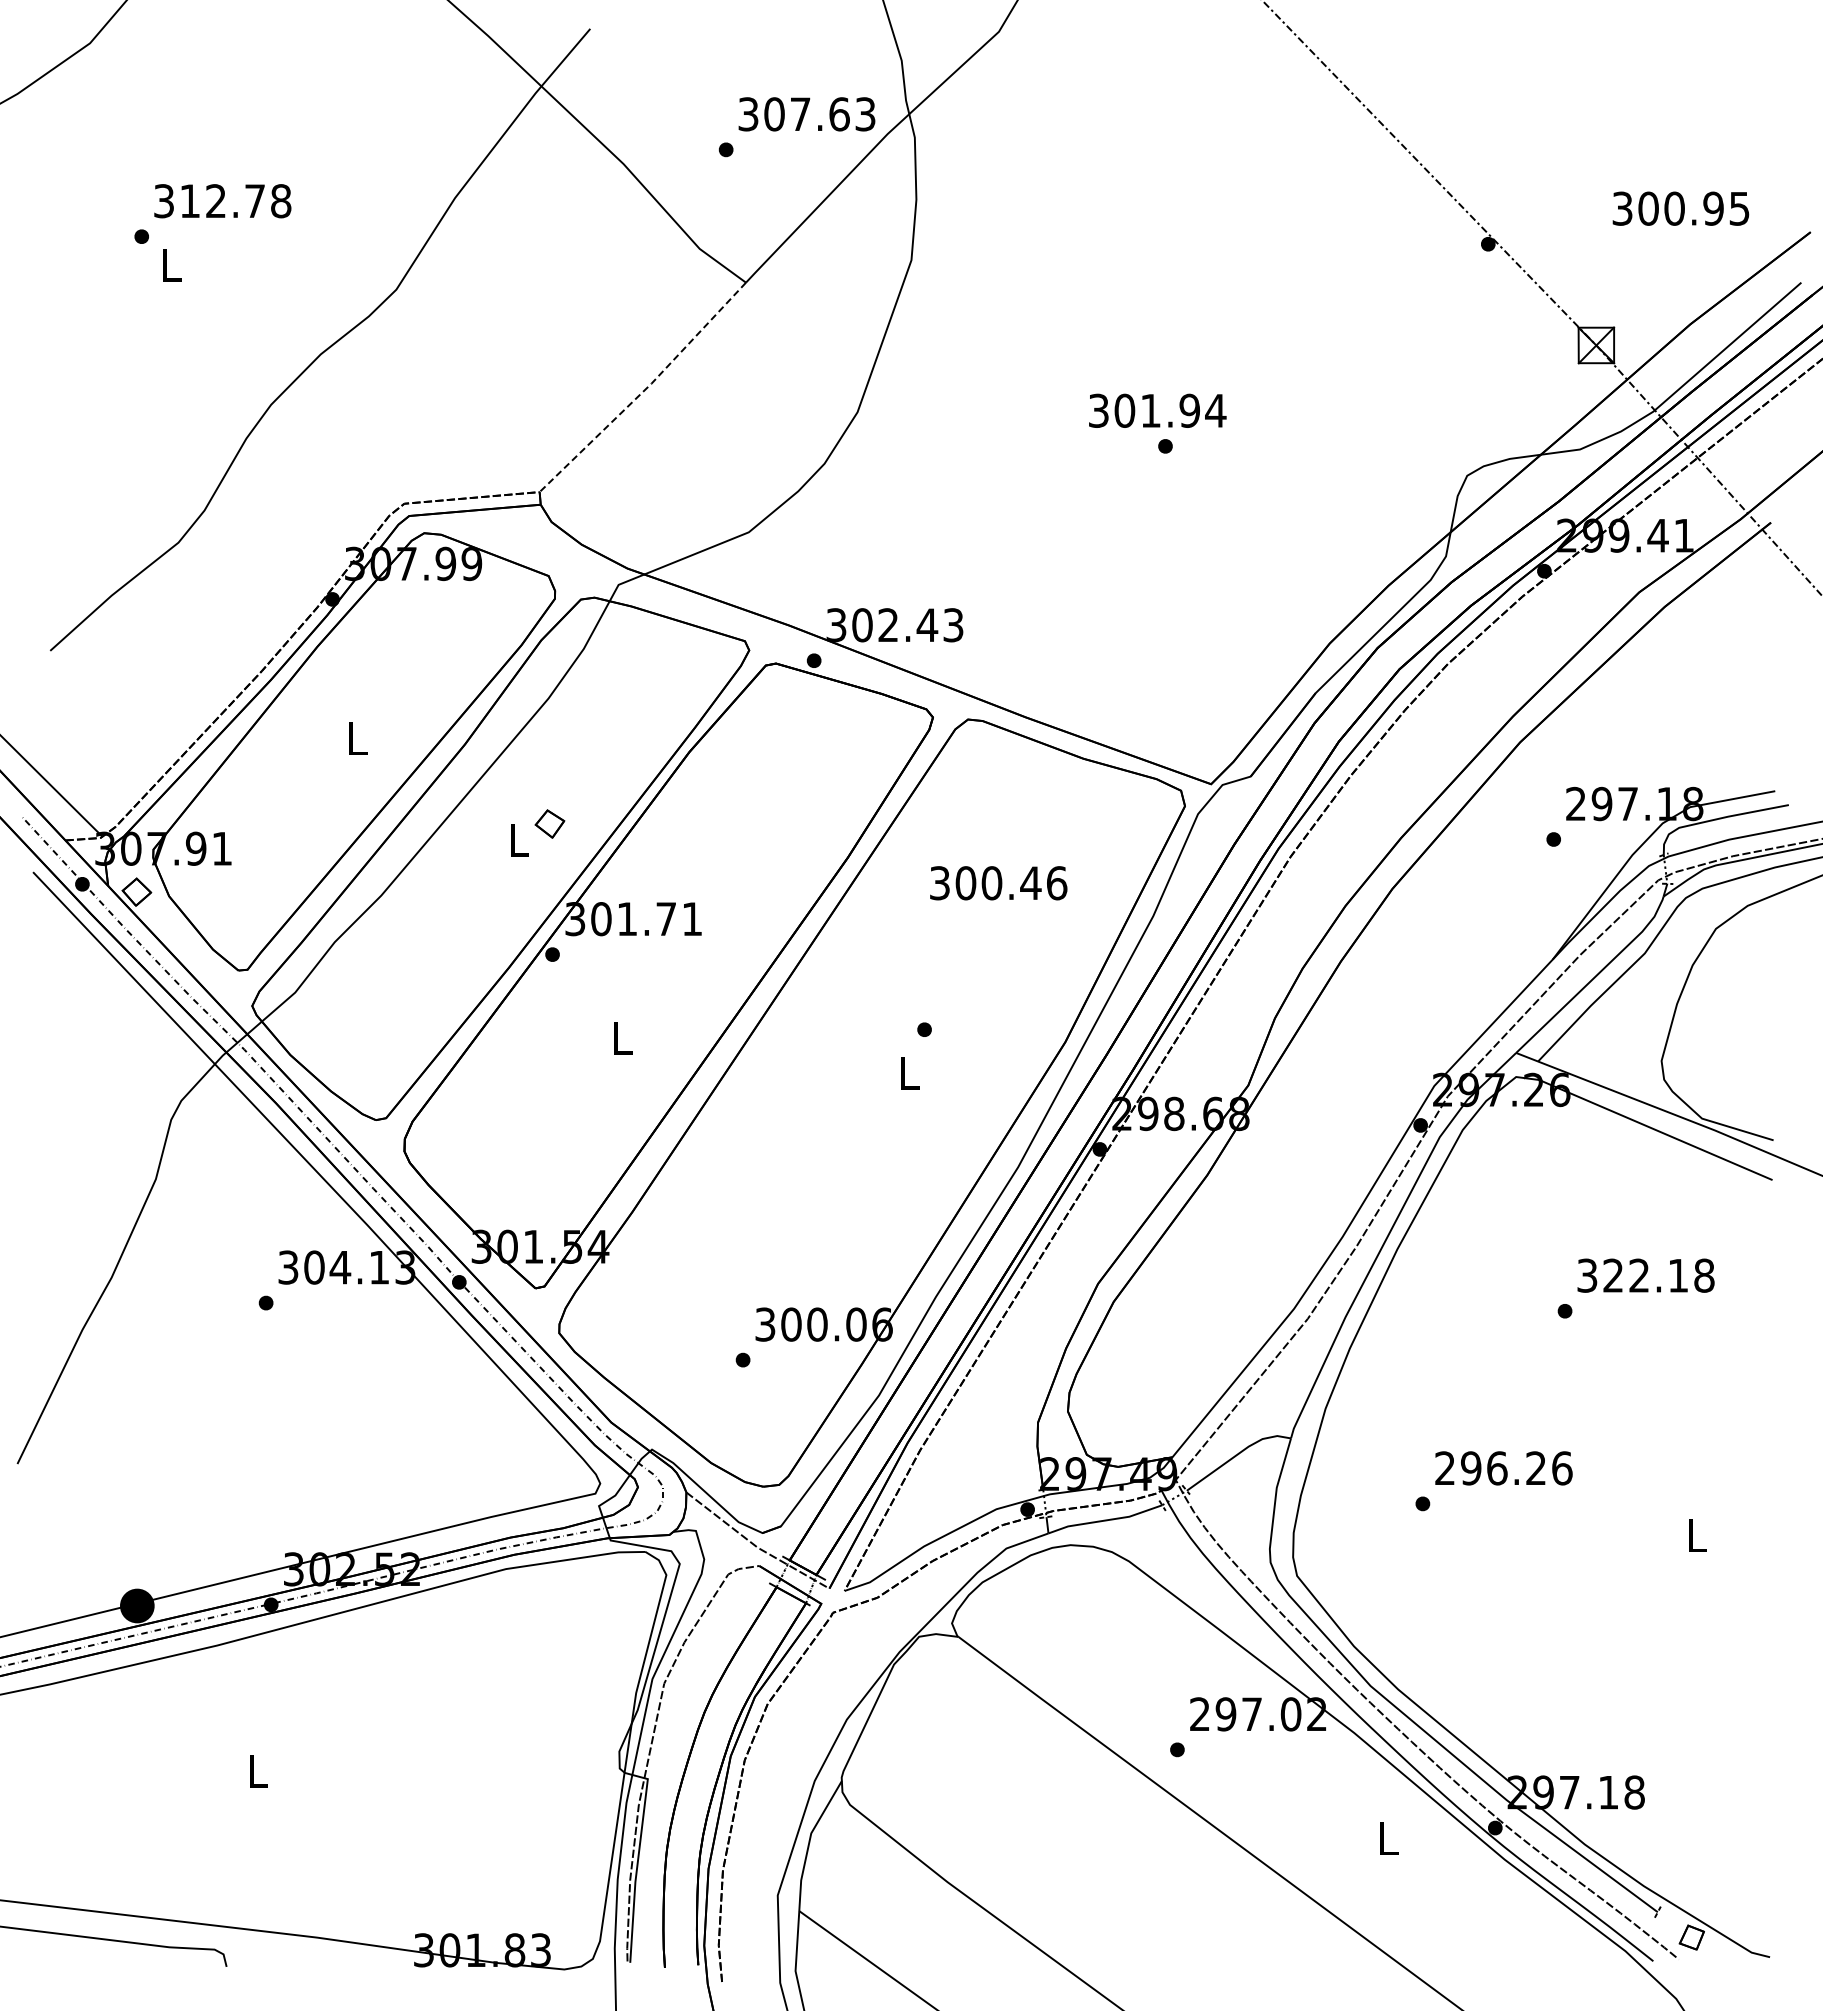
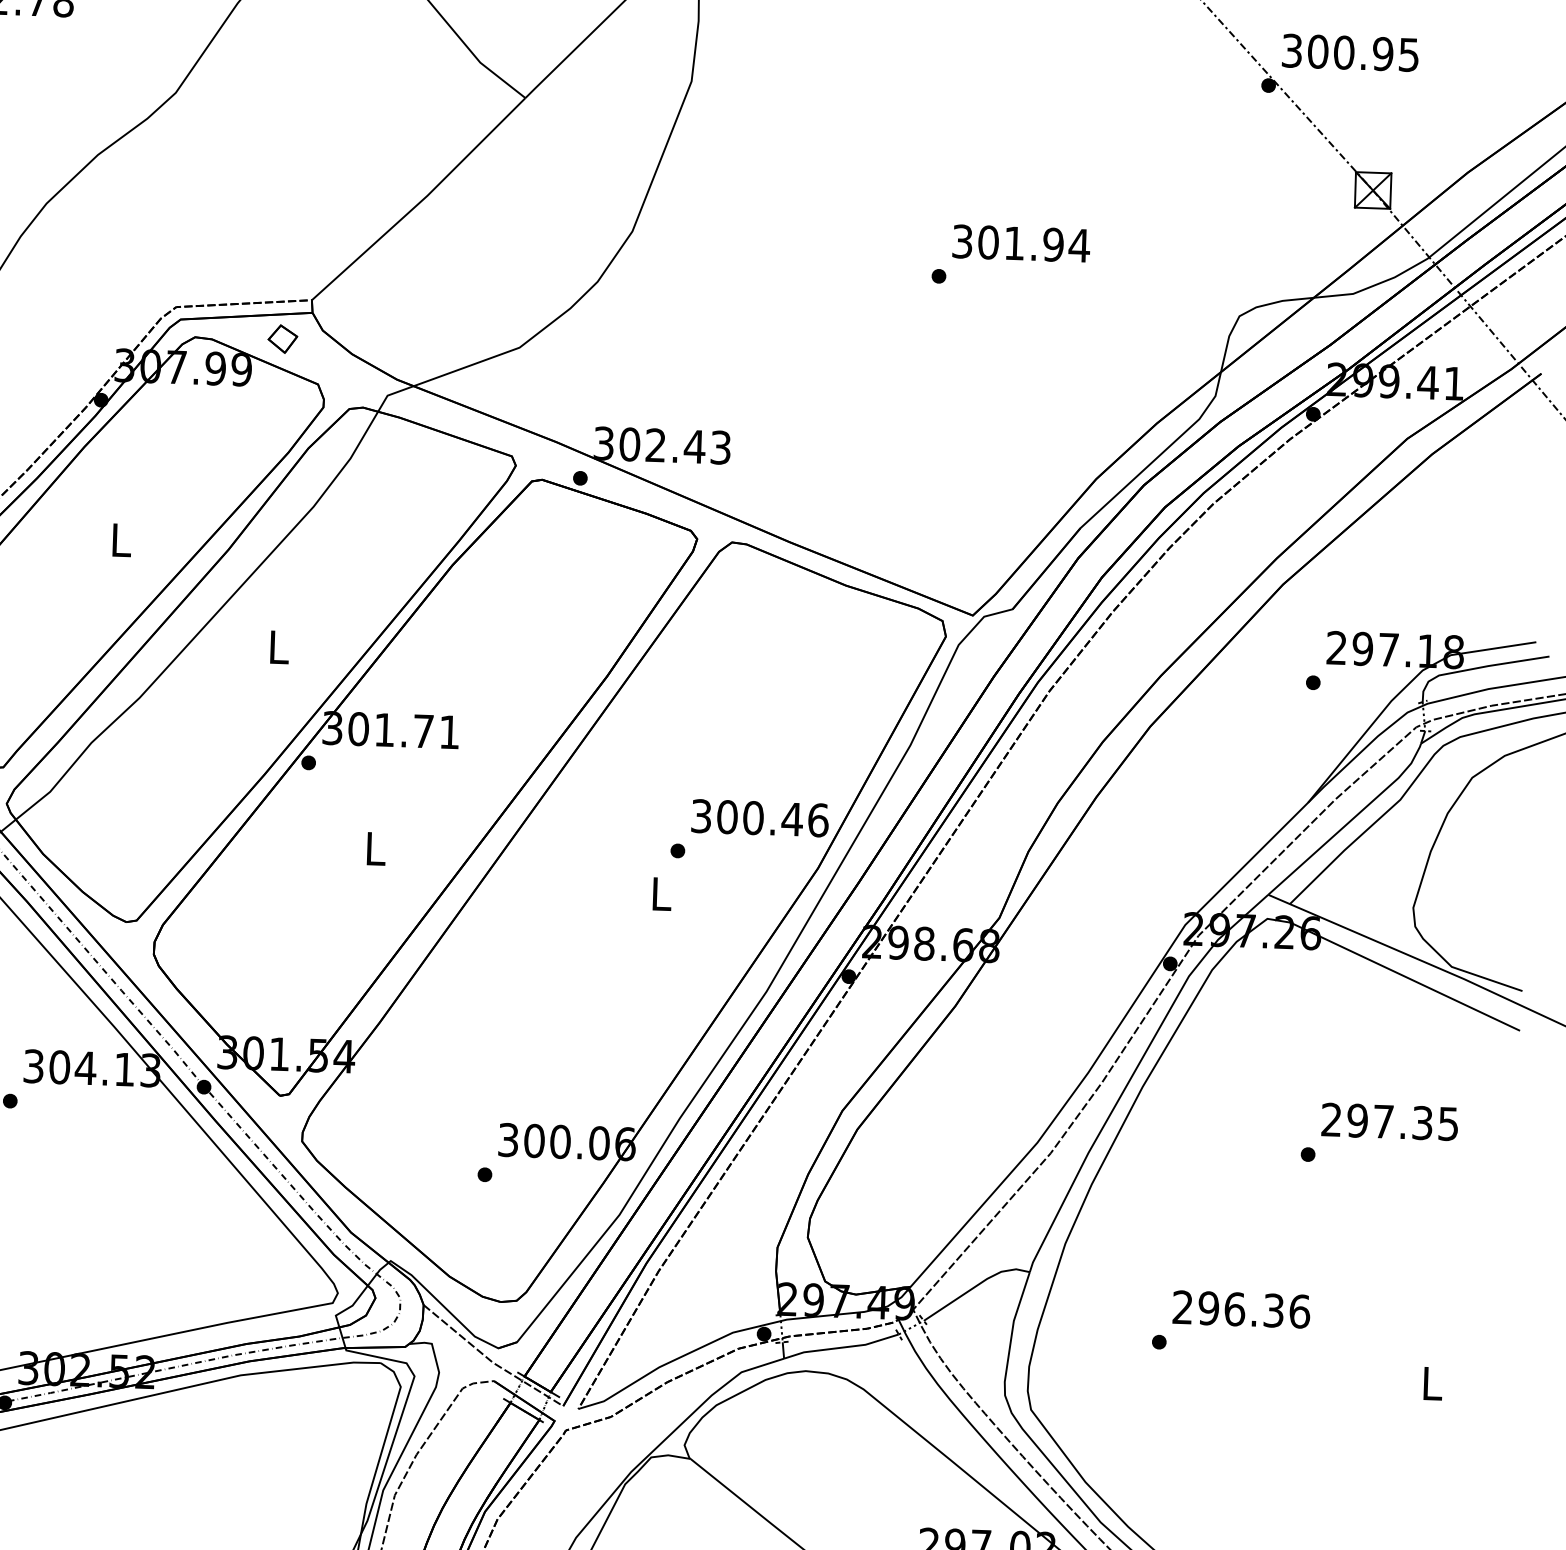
text: (1680, 208) -> (1350, 52), moved
line: (645, 389) -> (421, 201), dashed -> solid
text: (1157, 410) -> (1021, 243), moved
part: (549, 823) -> (282, 338), moved
text: (998, 883) -> (759, 818), moved
text: (1645, 1275) -> (1389, 1121), 322.18 -> 297.35
text: (1535, 1468) -> (1273, 1310), 296.26 -> 296.36

